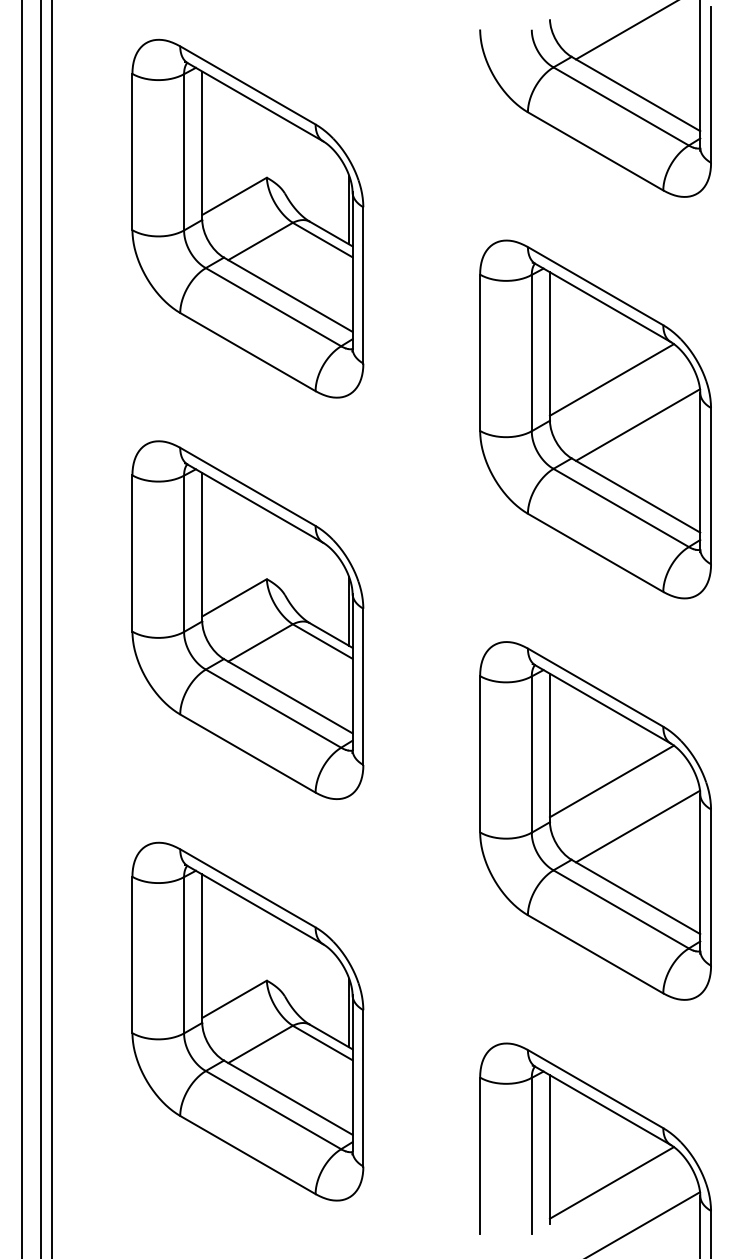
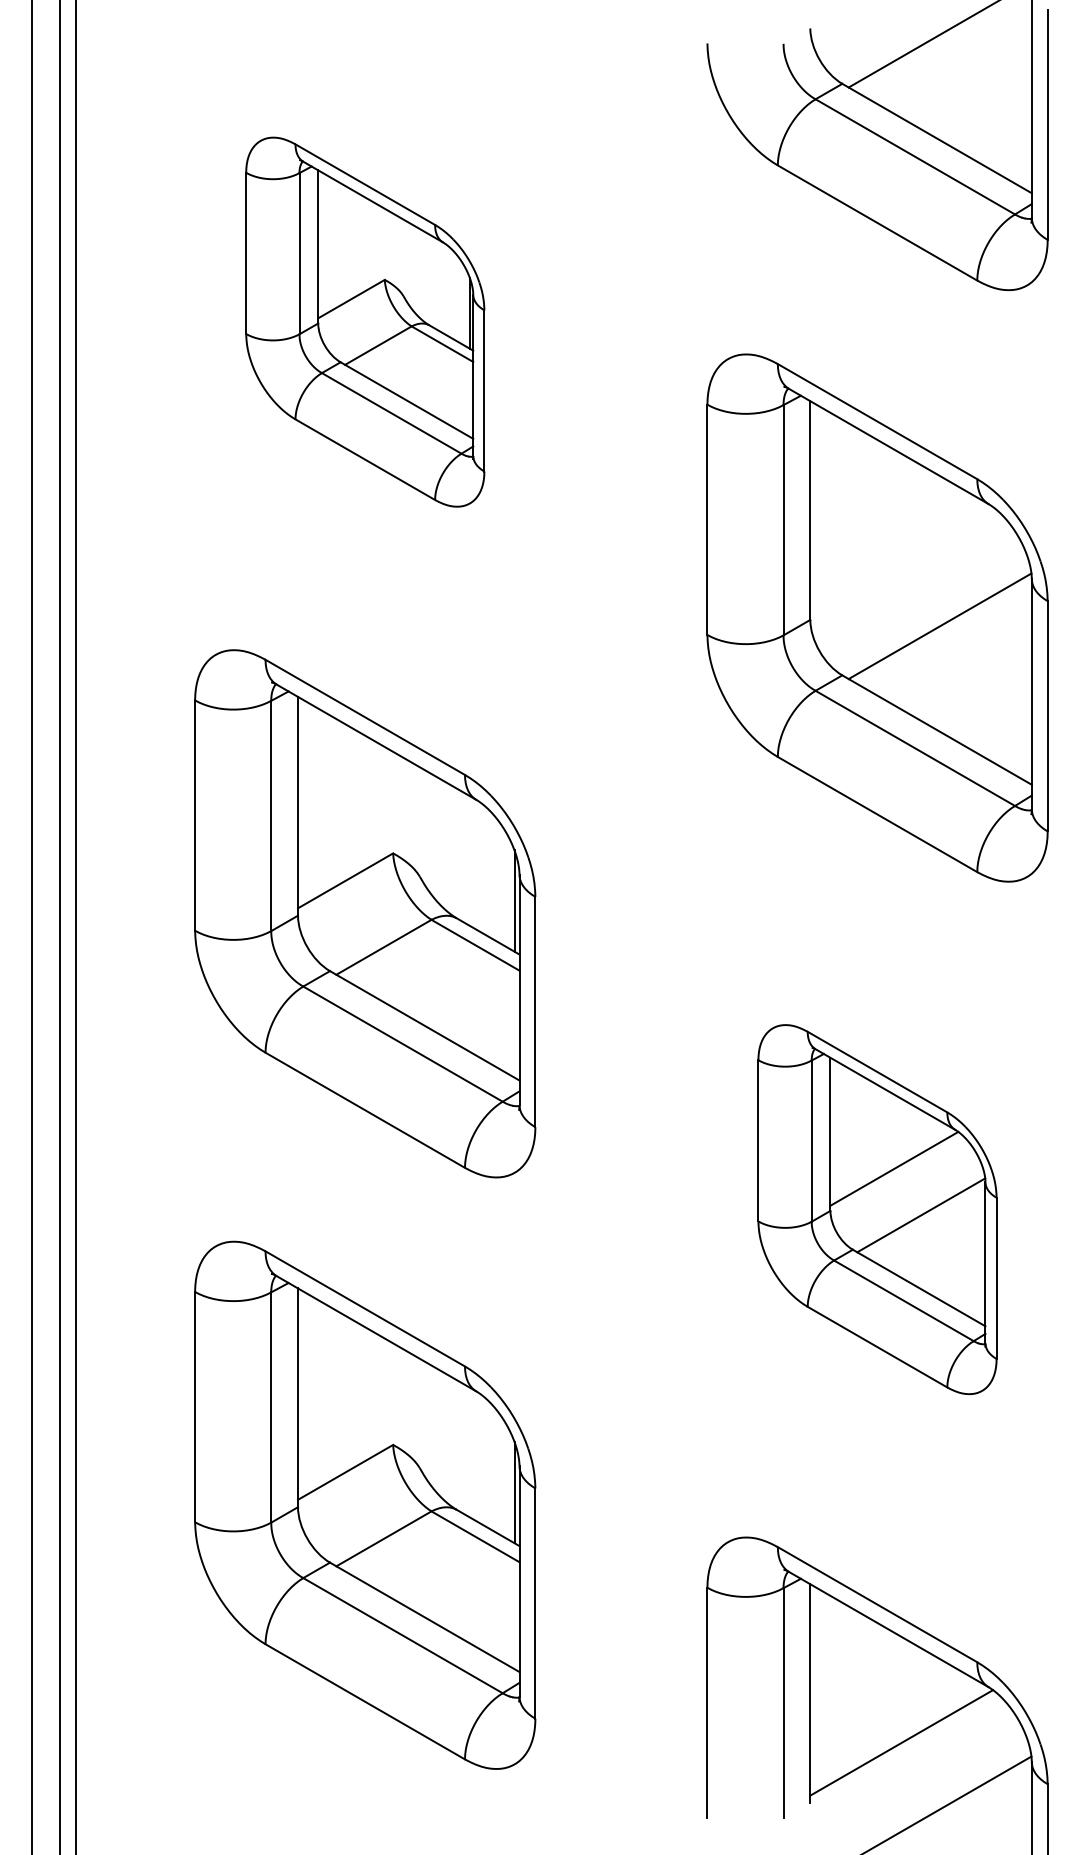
part: (247, 218) -> (364, 321), size x0.7
line: (611, 379) -> (900, 559), removed
part: (595, 820) -> (877, 1208), size x0.7

